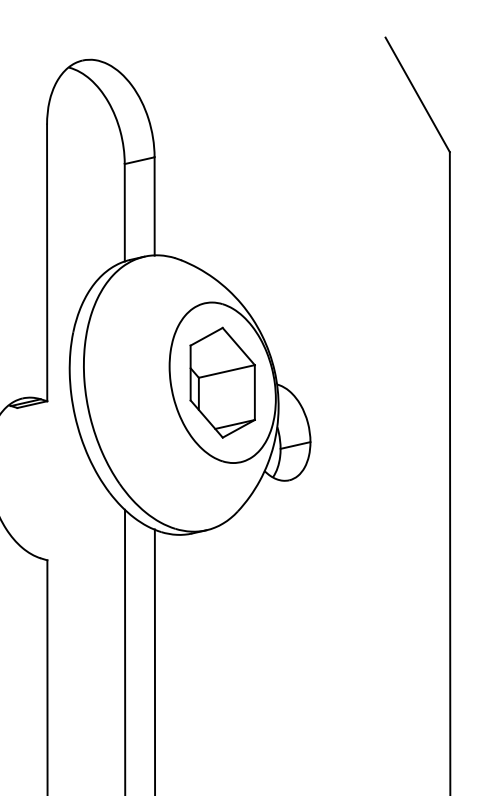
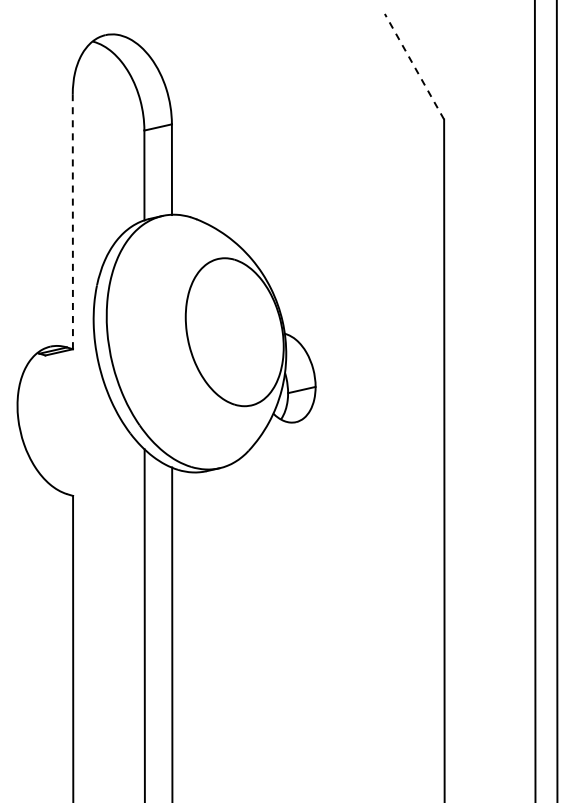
line: (417, 94) -> (414, 66), solid -> dashed
line: (46, 262) -> (72, 221), solid -> dashed
part: (222, 381) -> (234, 331), removed

